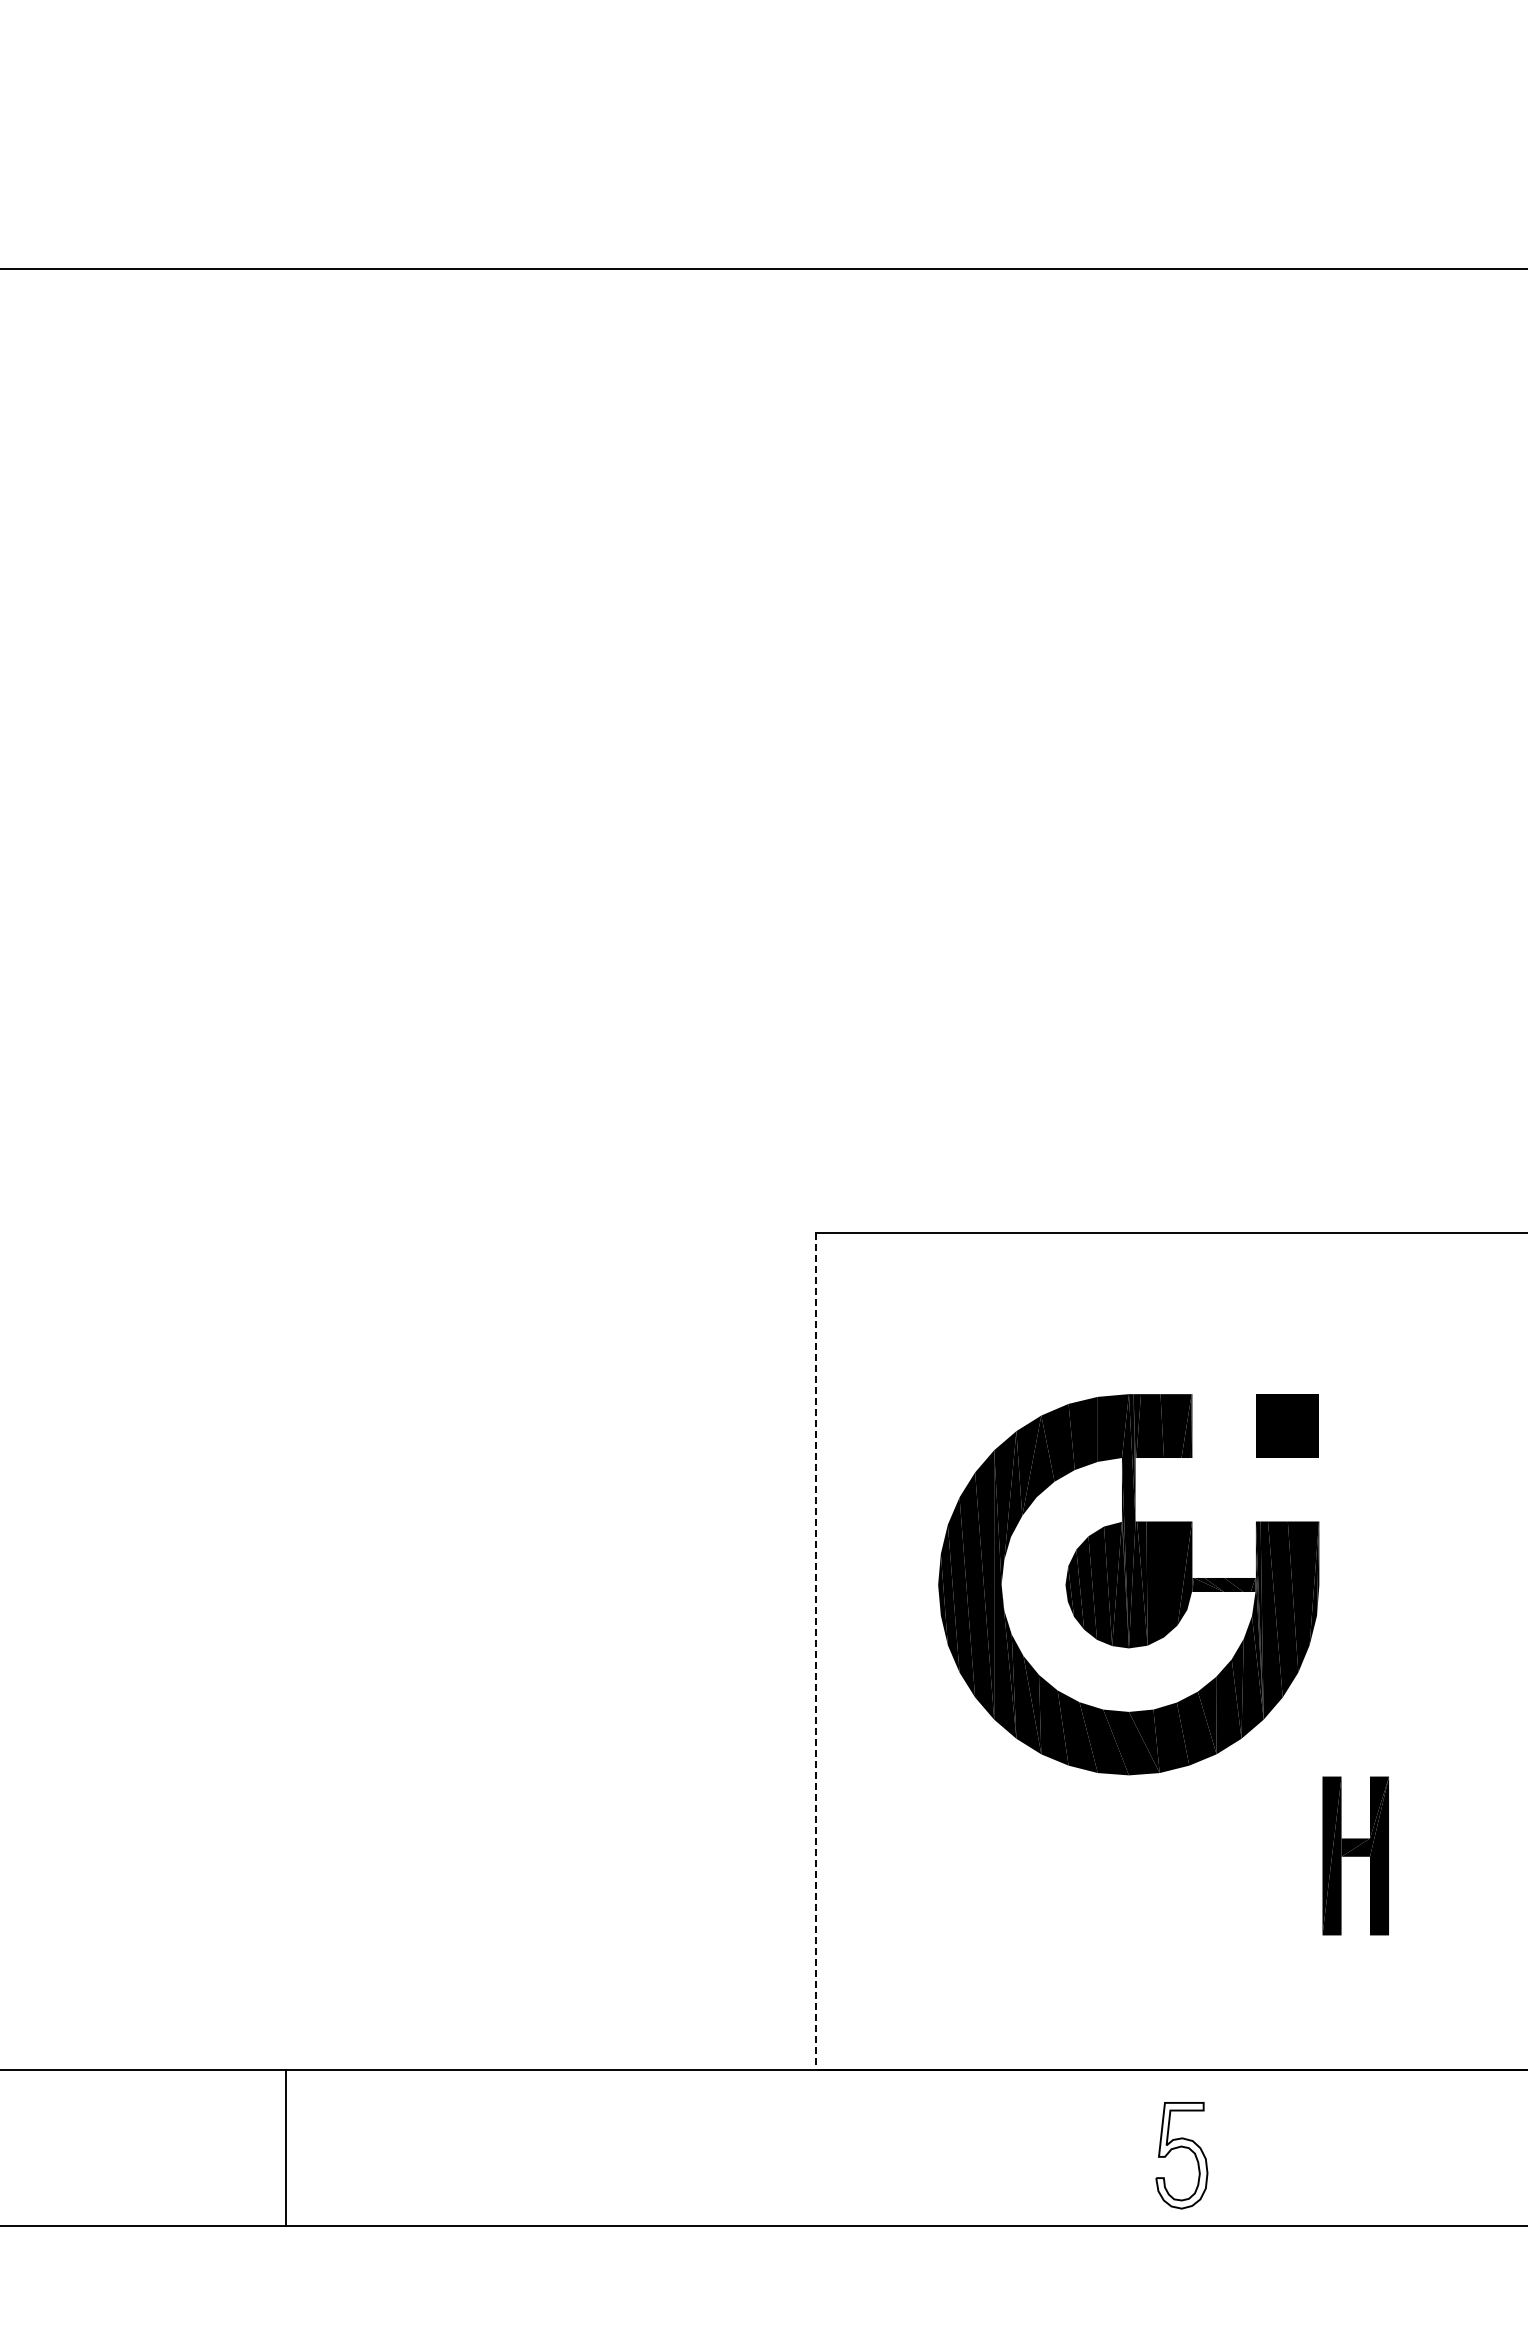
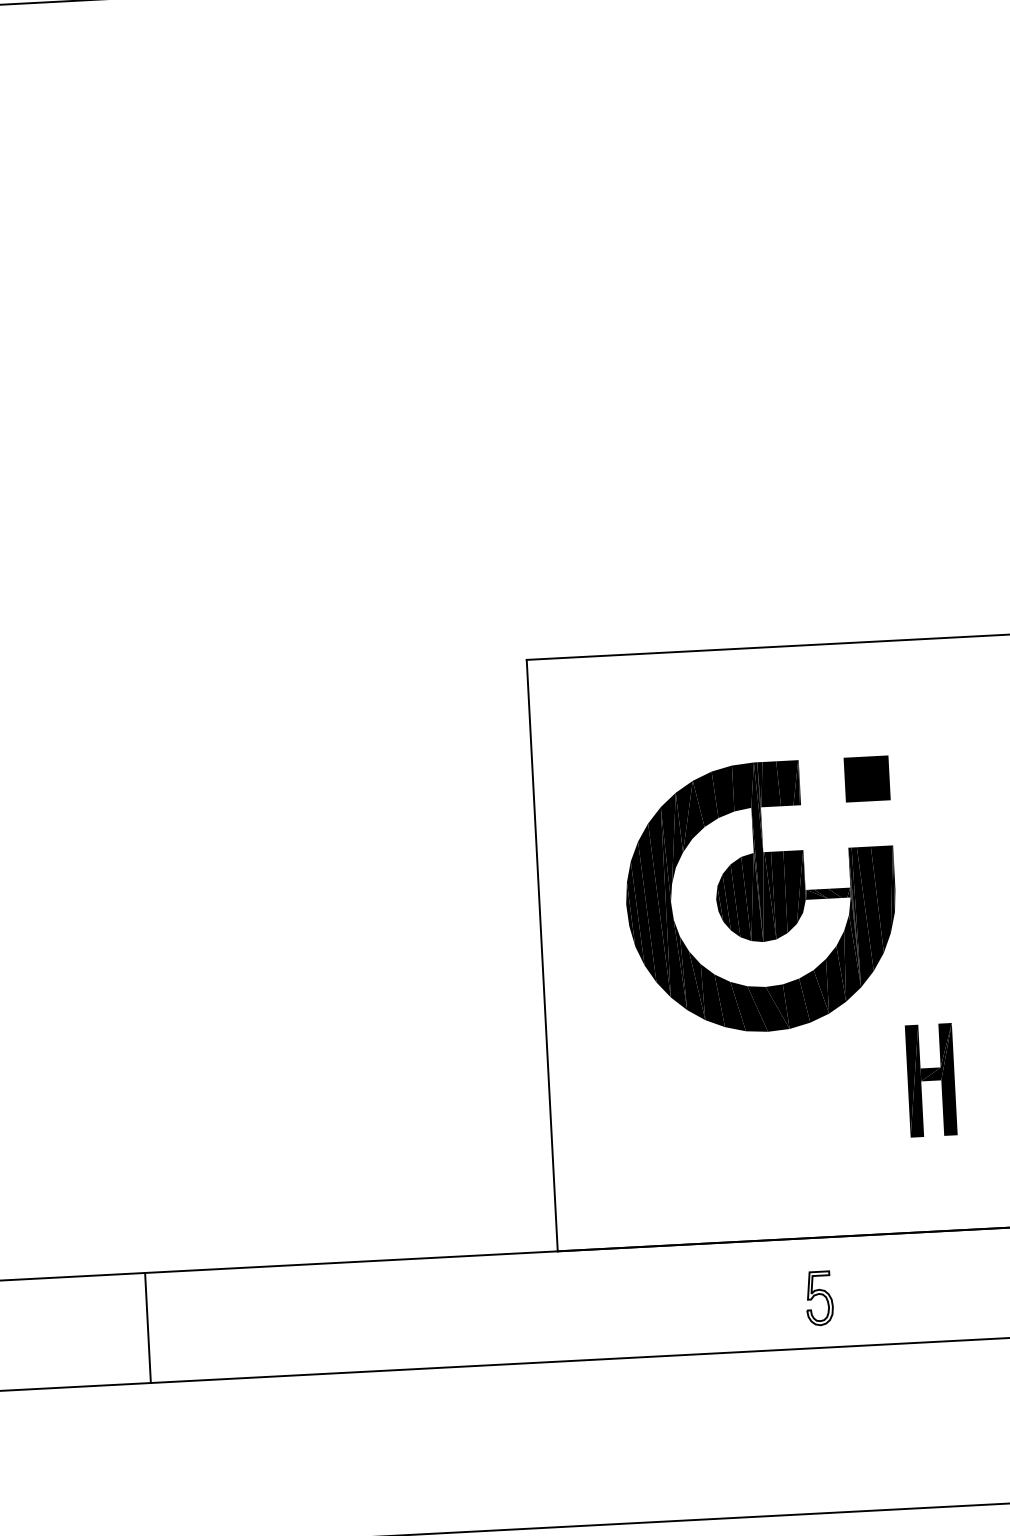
line: (815, 1651) -> (542, 955), dashed -> solid
line: (285, 2147) -> (147, 1327), moved
part: (1181, 2155) -> (819, 1298), size x0.71

